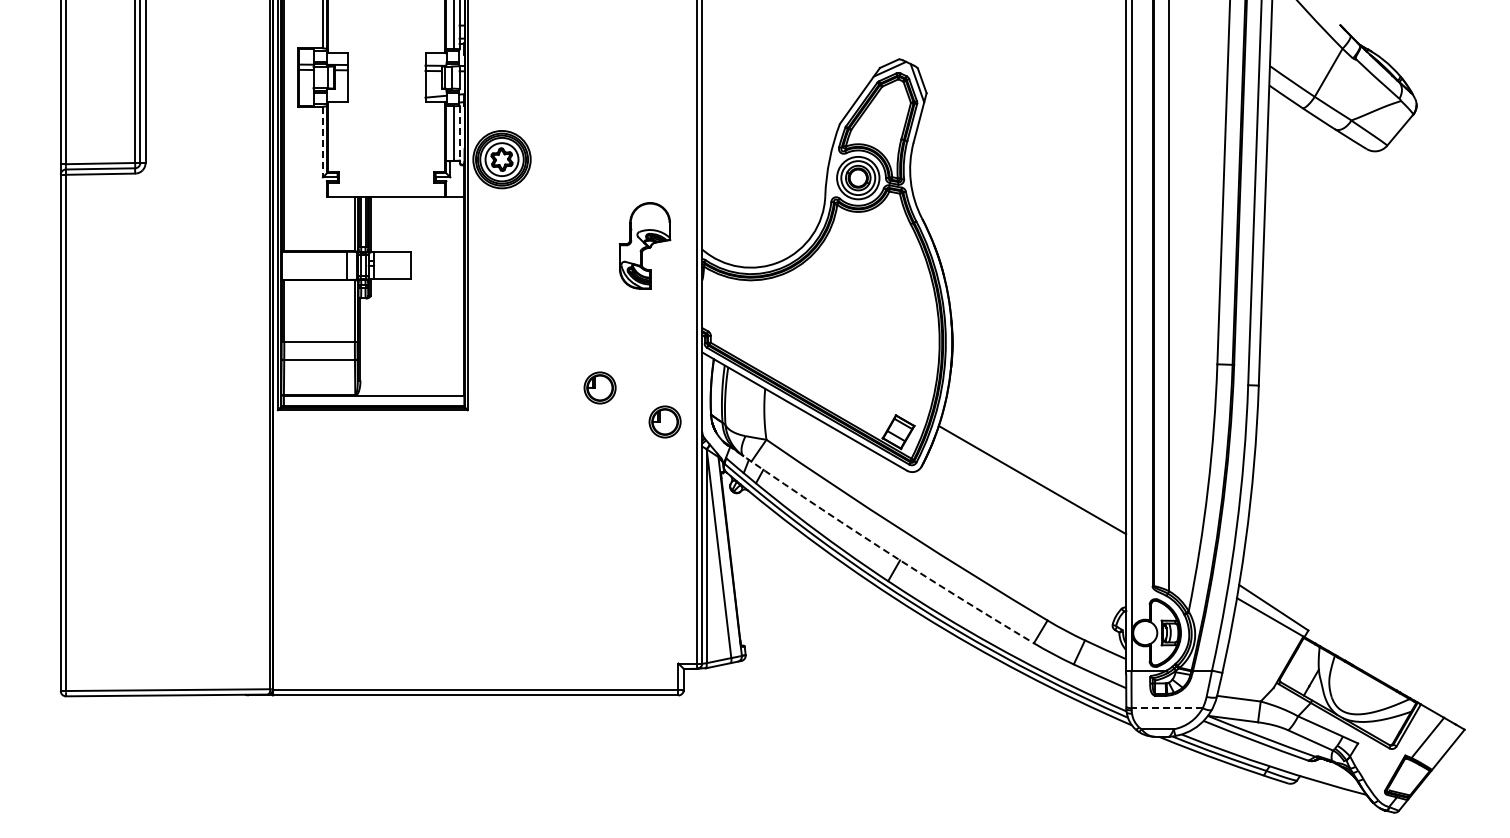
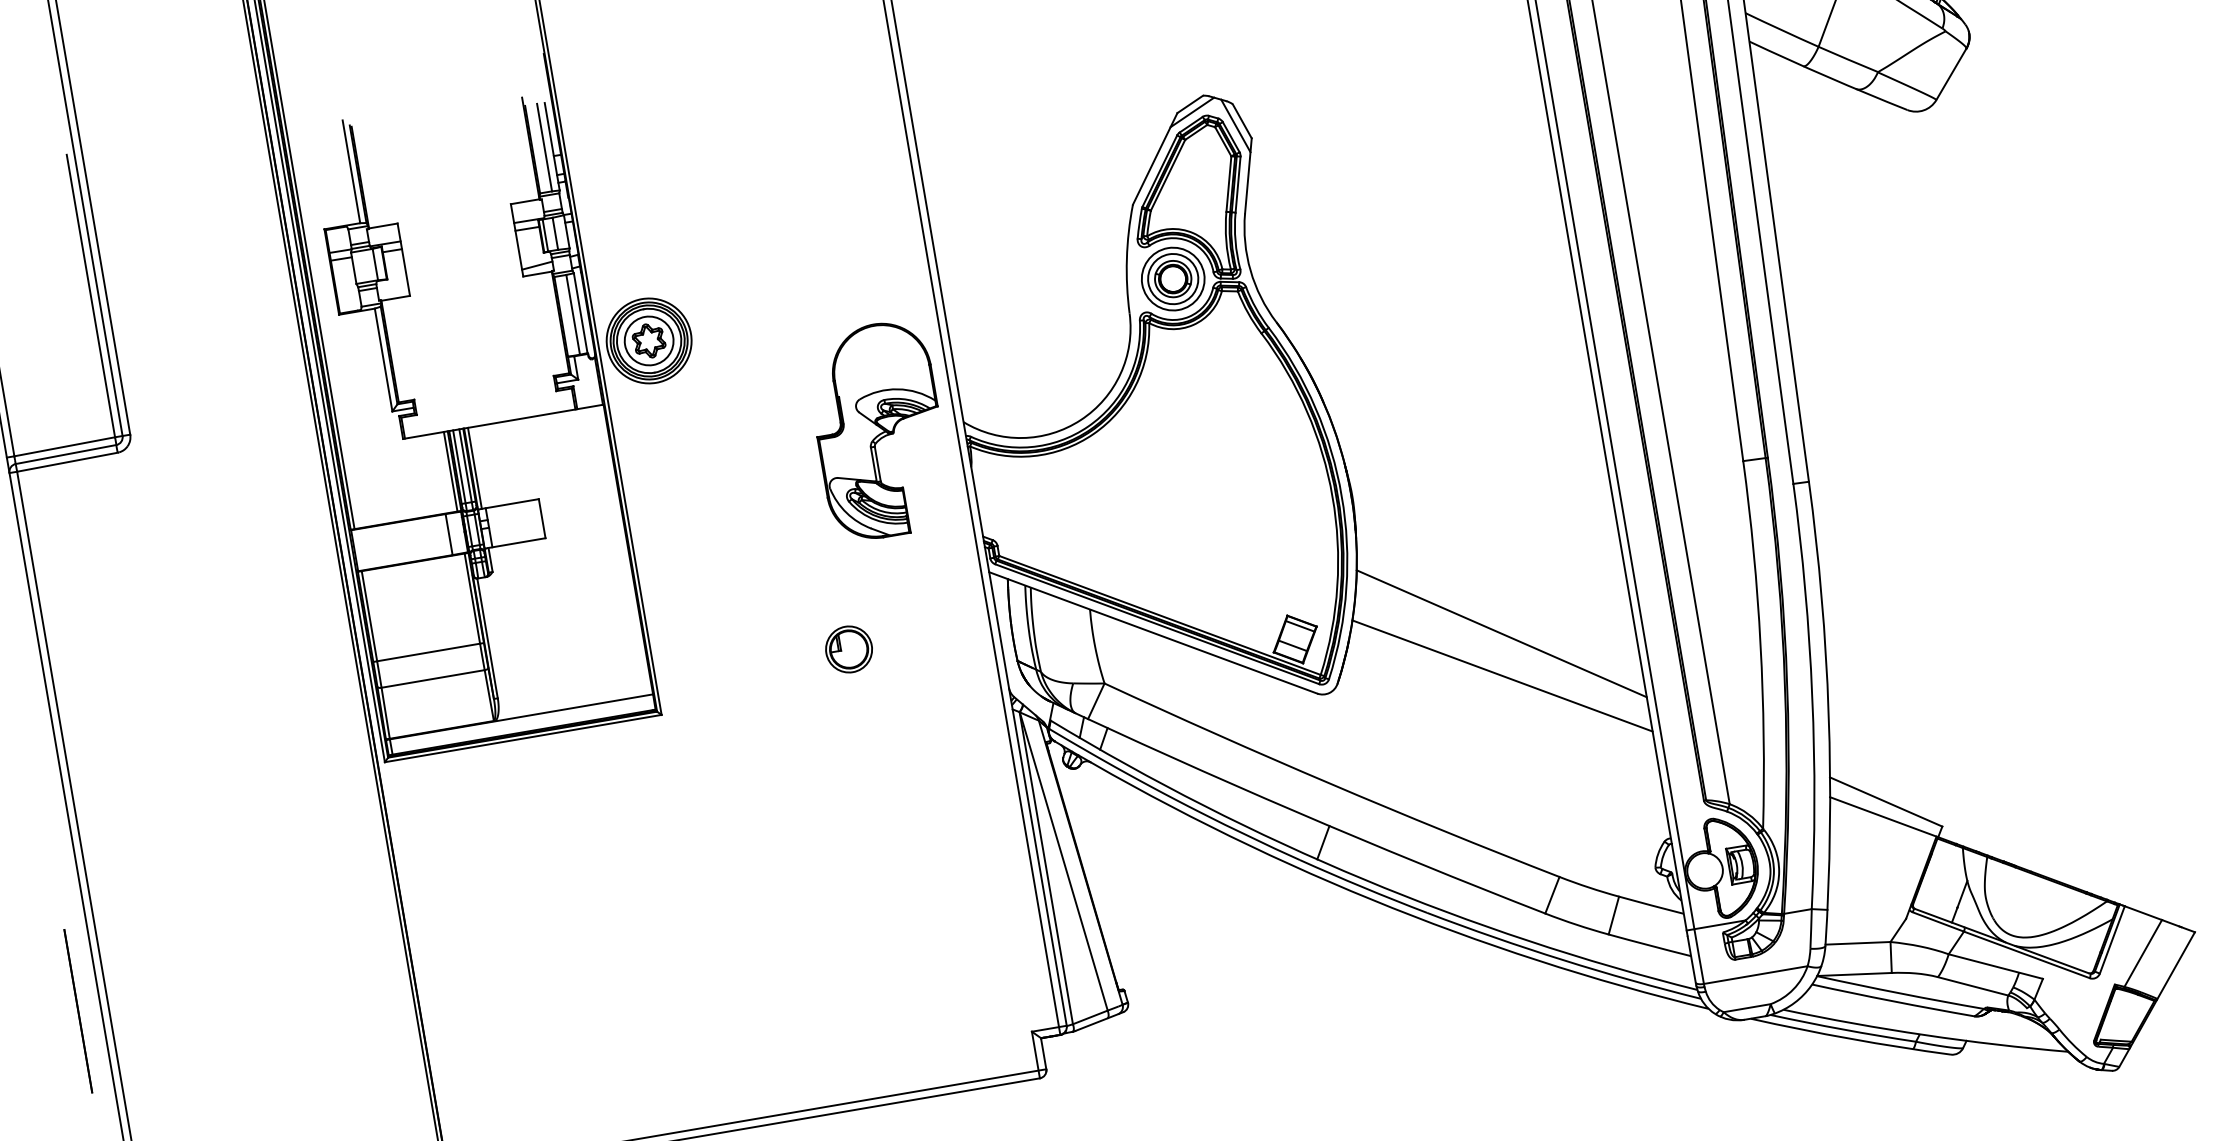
line: (459, 133) -> (580, 313), dashed -> solid
line: (322, 142) -> (383, 360), dashed -> solid
part: (644, 245) -> (878, 430), size x1.67
part: (664, 421) -> (951, 682), removed
line: (1036, 451) -> (1501, 633), added
line: (44, 541) -> (77, 1011), added
arc: (879, 546) -> (1295, 810), dashed -> solid
line: (1167, 708) -> (1756, 975), dashed -> solid

